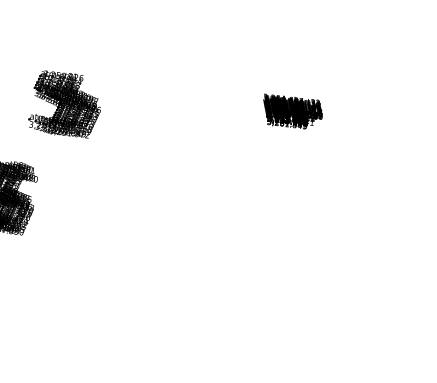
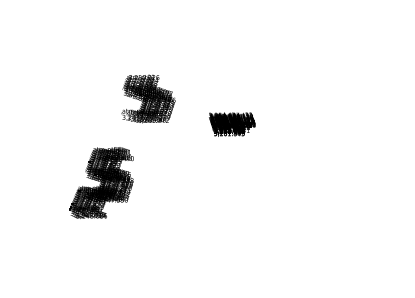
part: (292, 112) -> (232, 124), moved

